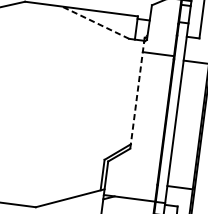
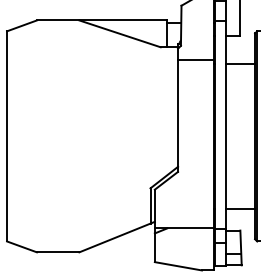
line: (96, 22) -> (120, 33), dashed -> solid
line: (137, 93) -> (178, 107), dashed -> solid

